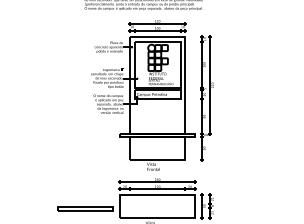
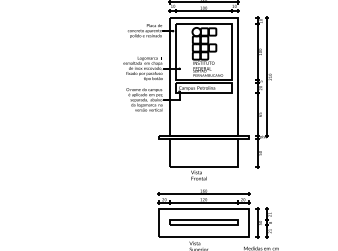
part: (85, 208) -> (203, 222), moved

